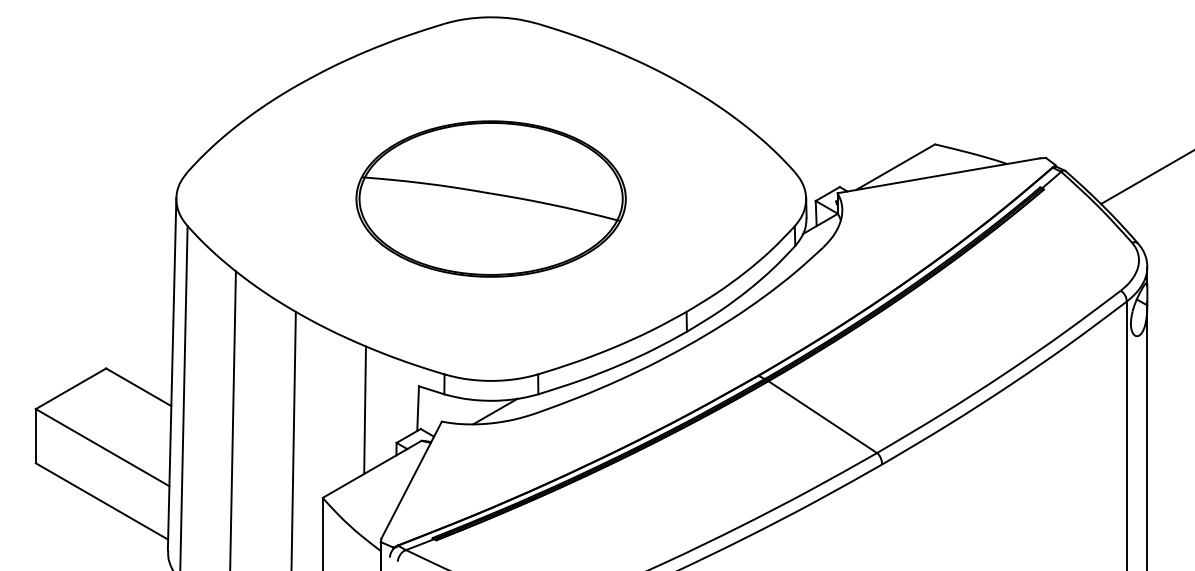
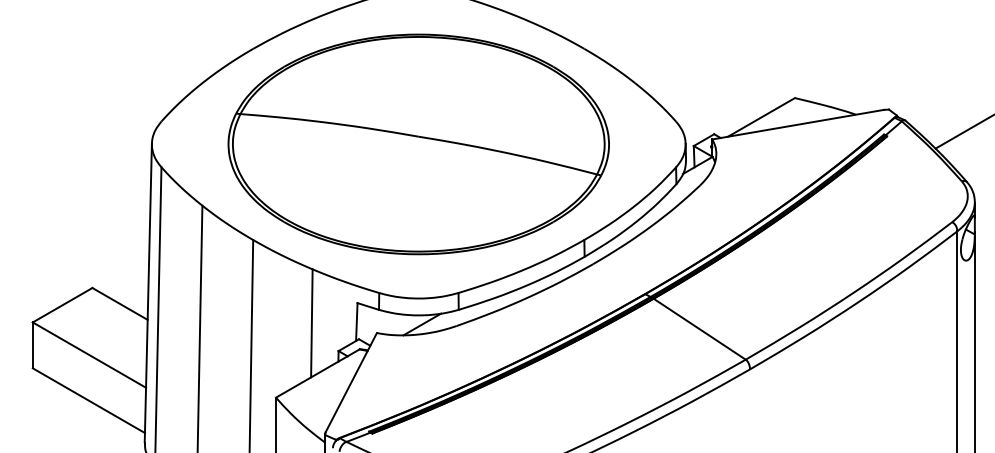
part: (490, 198) -> (418, 143), size x1.67

